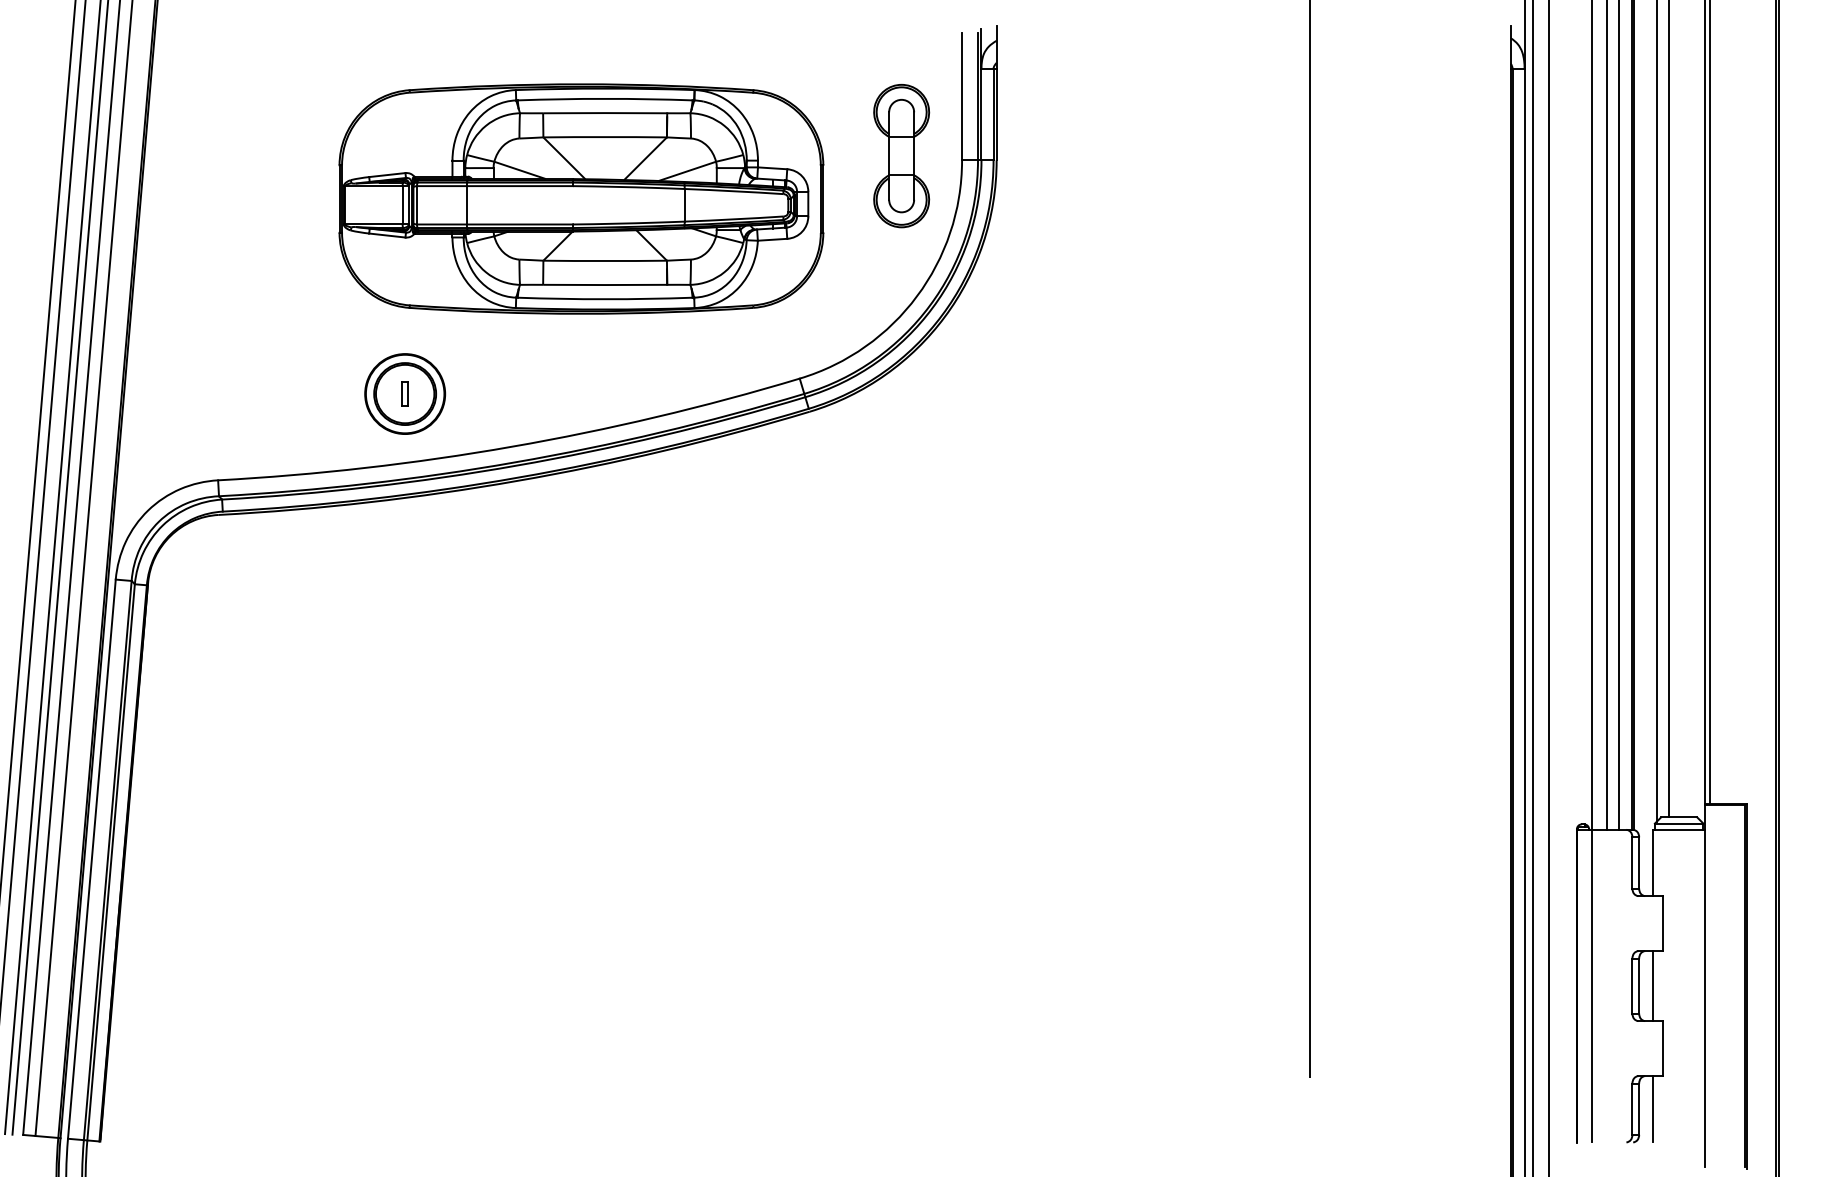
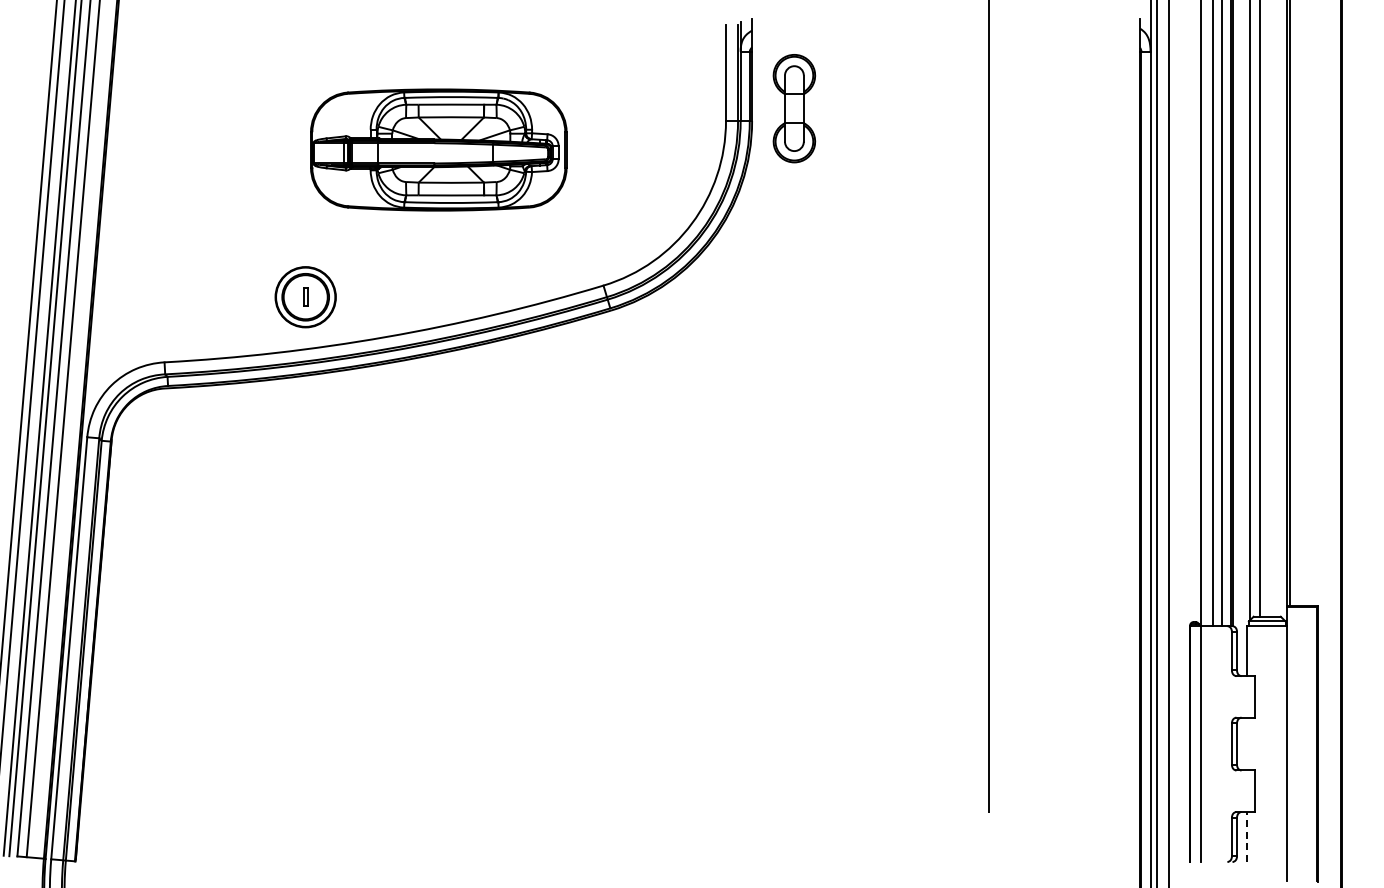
part: (901, 155) -> (794, 108), moved
part: (581, 198) -> (438, 149), size x0.7
line: (1653, 985) -> (1247, 743), removed
line: (1653, 1108) -> (1247, 836), solid -> dashed

